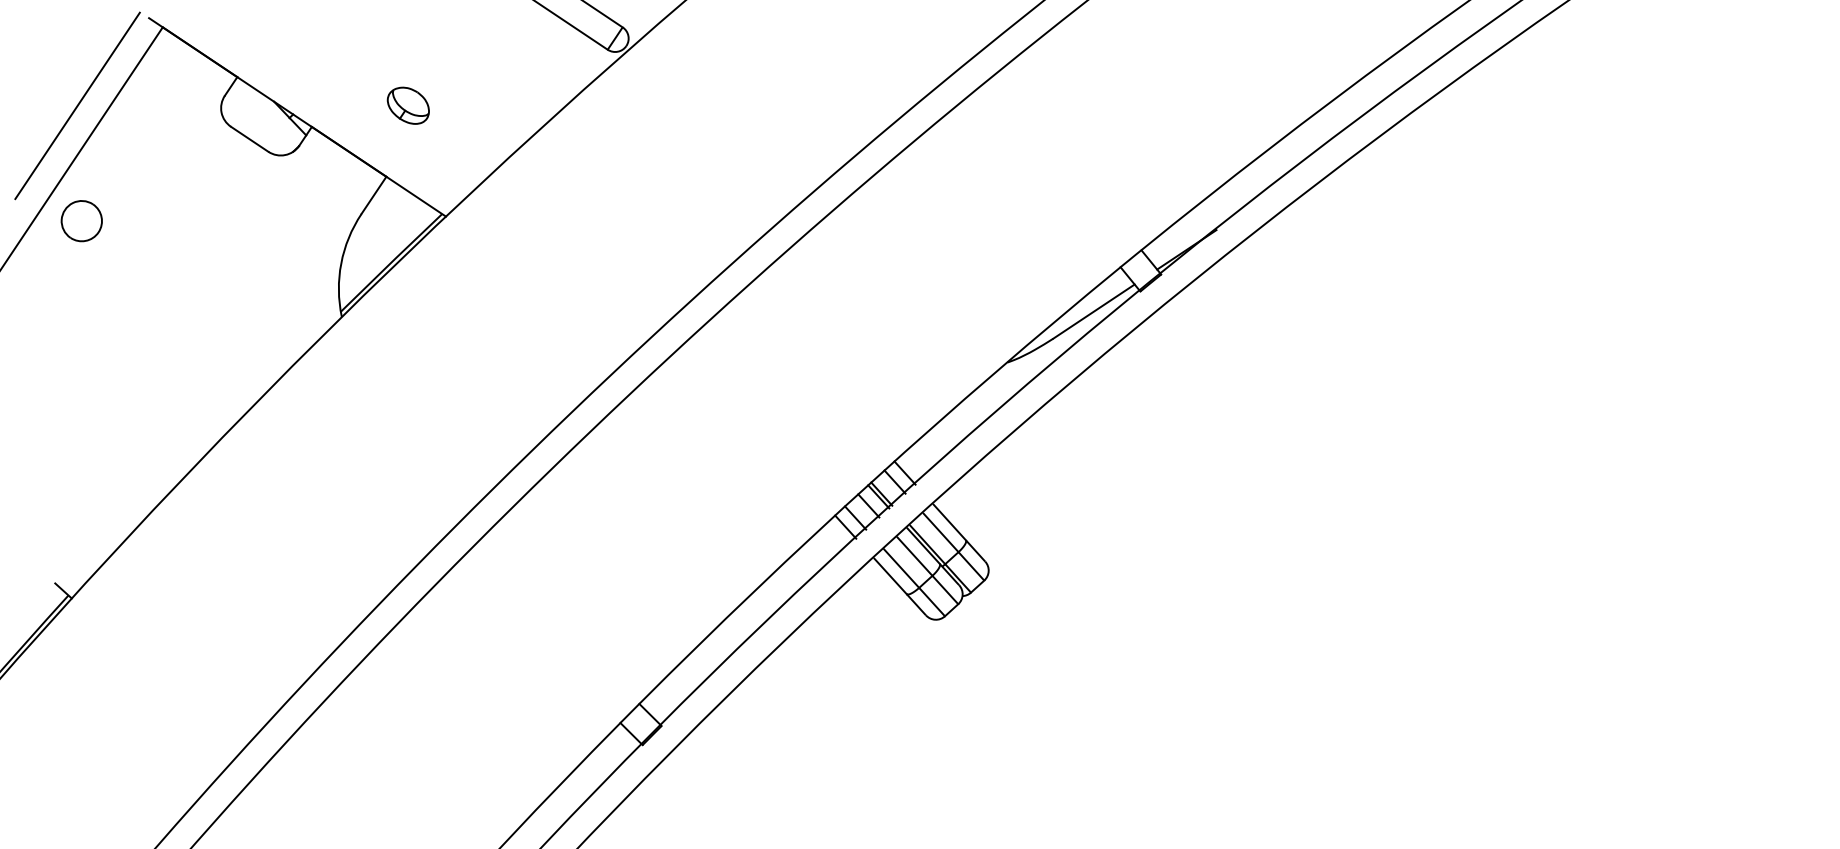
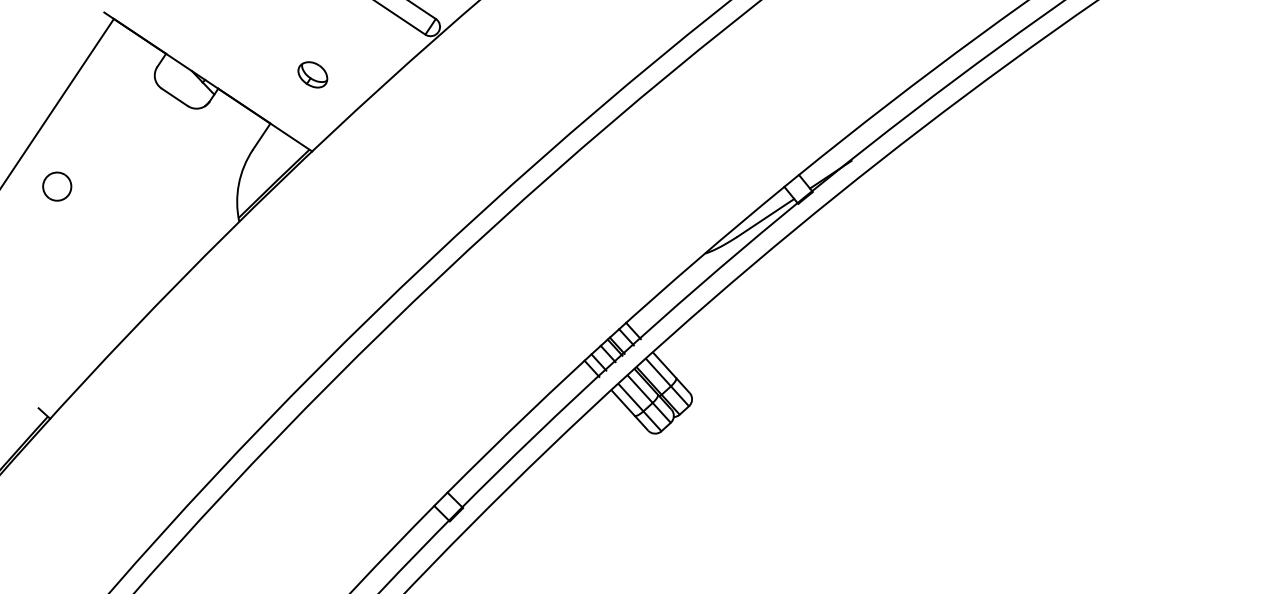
line: (76, 105) -> (53, 73), removed
part: (407, 105) -> (312, 74), moved
part: (82, 220) -> (57, 186), moved

